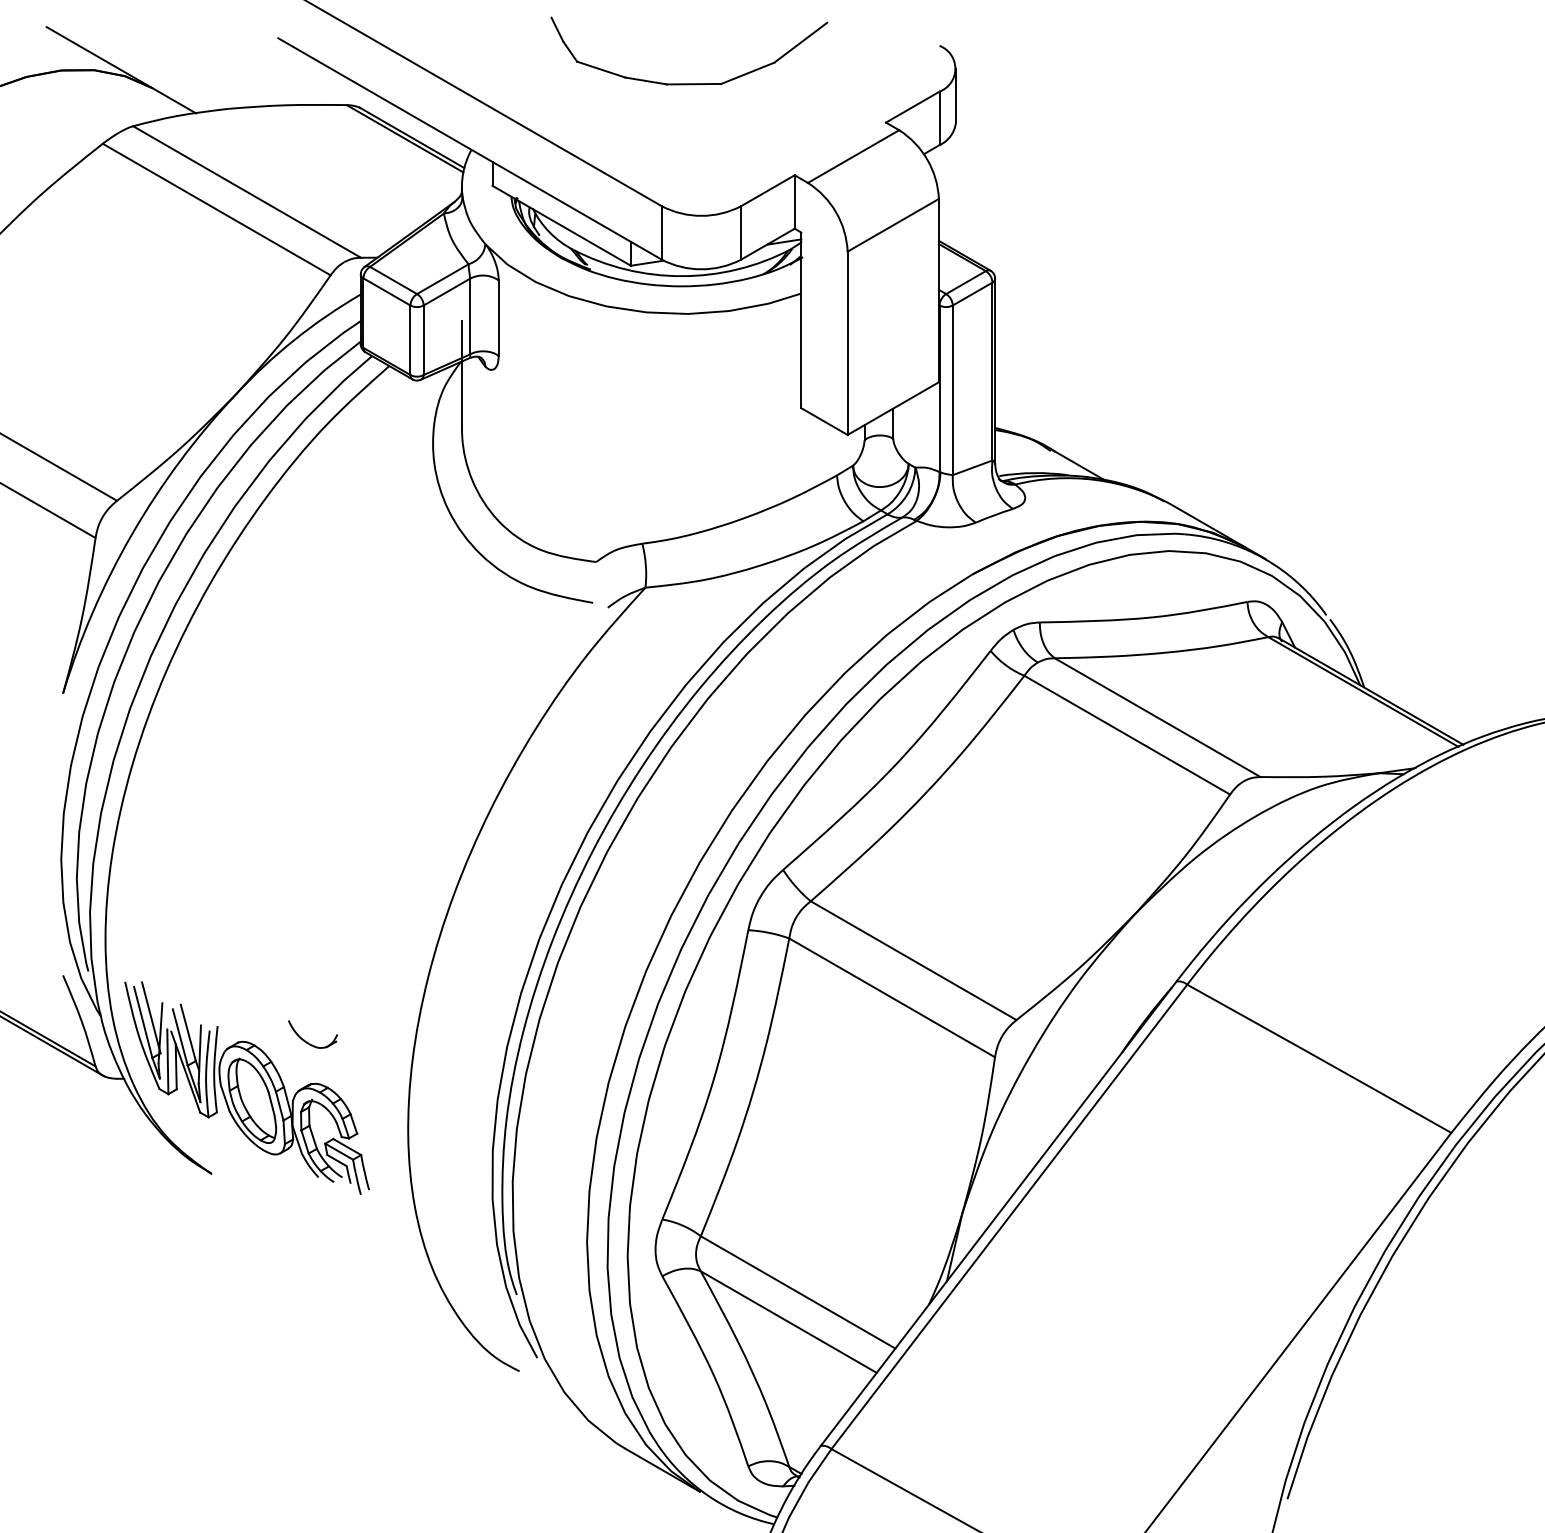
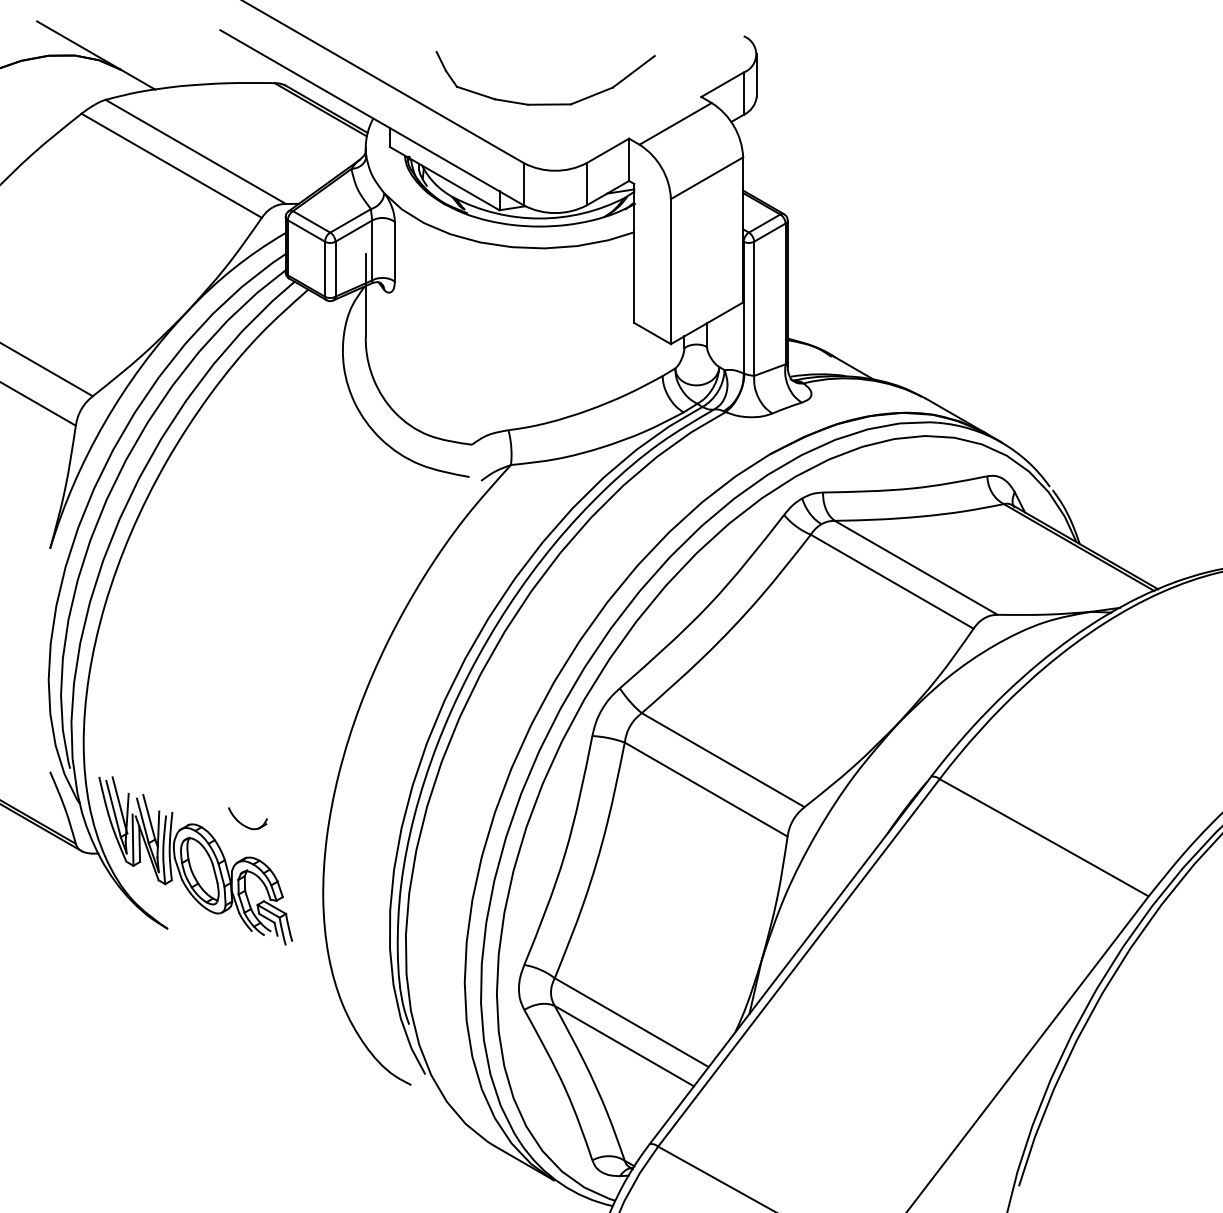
part: (689, 83) -> (545, 104), moved

